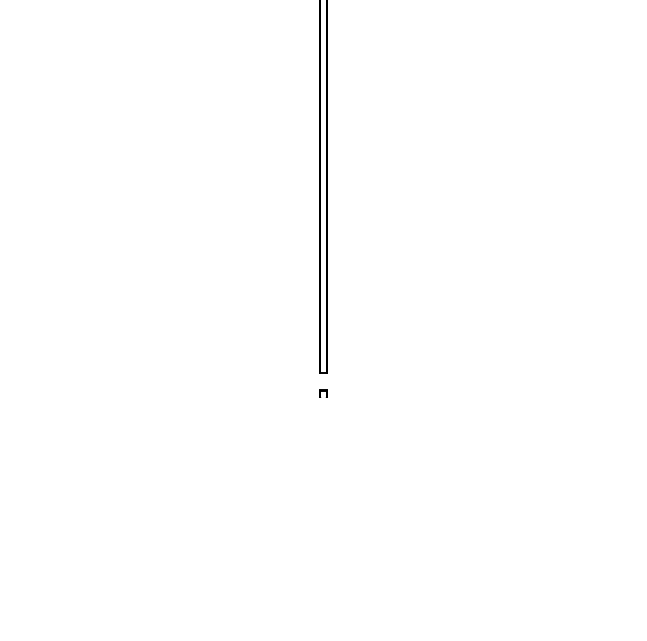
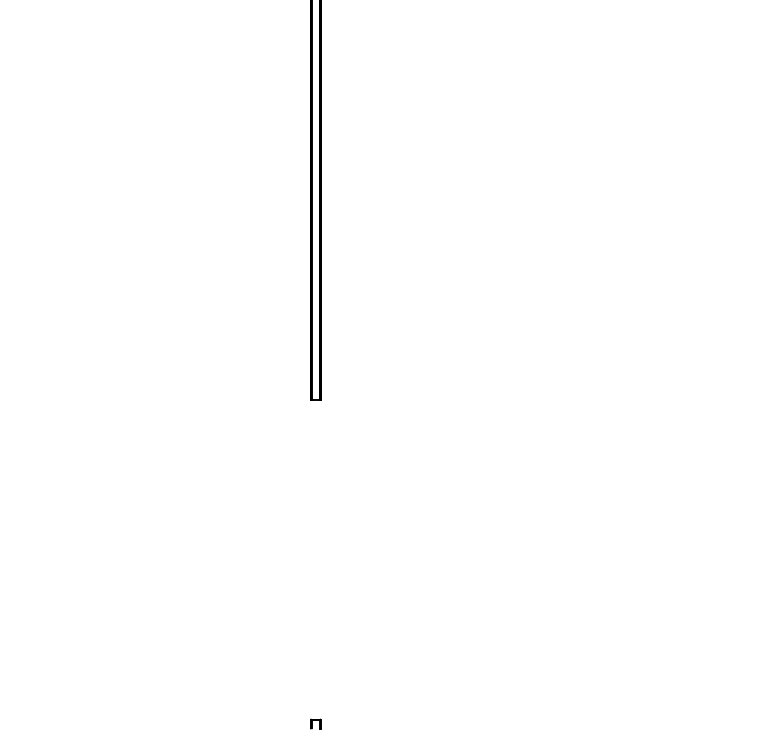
part: (323, 393) -> (315, 723), moved

